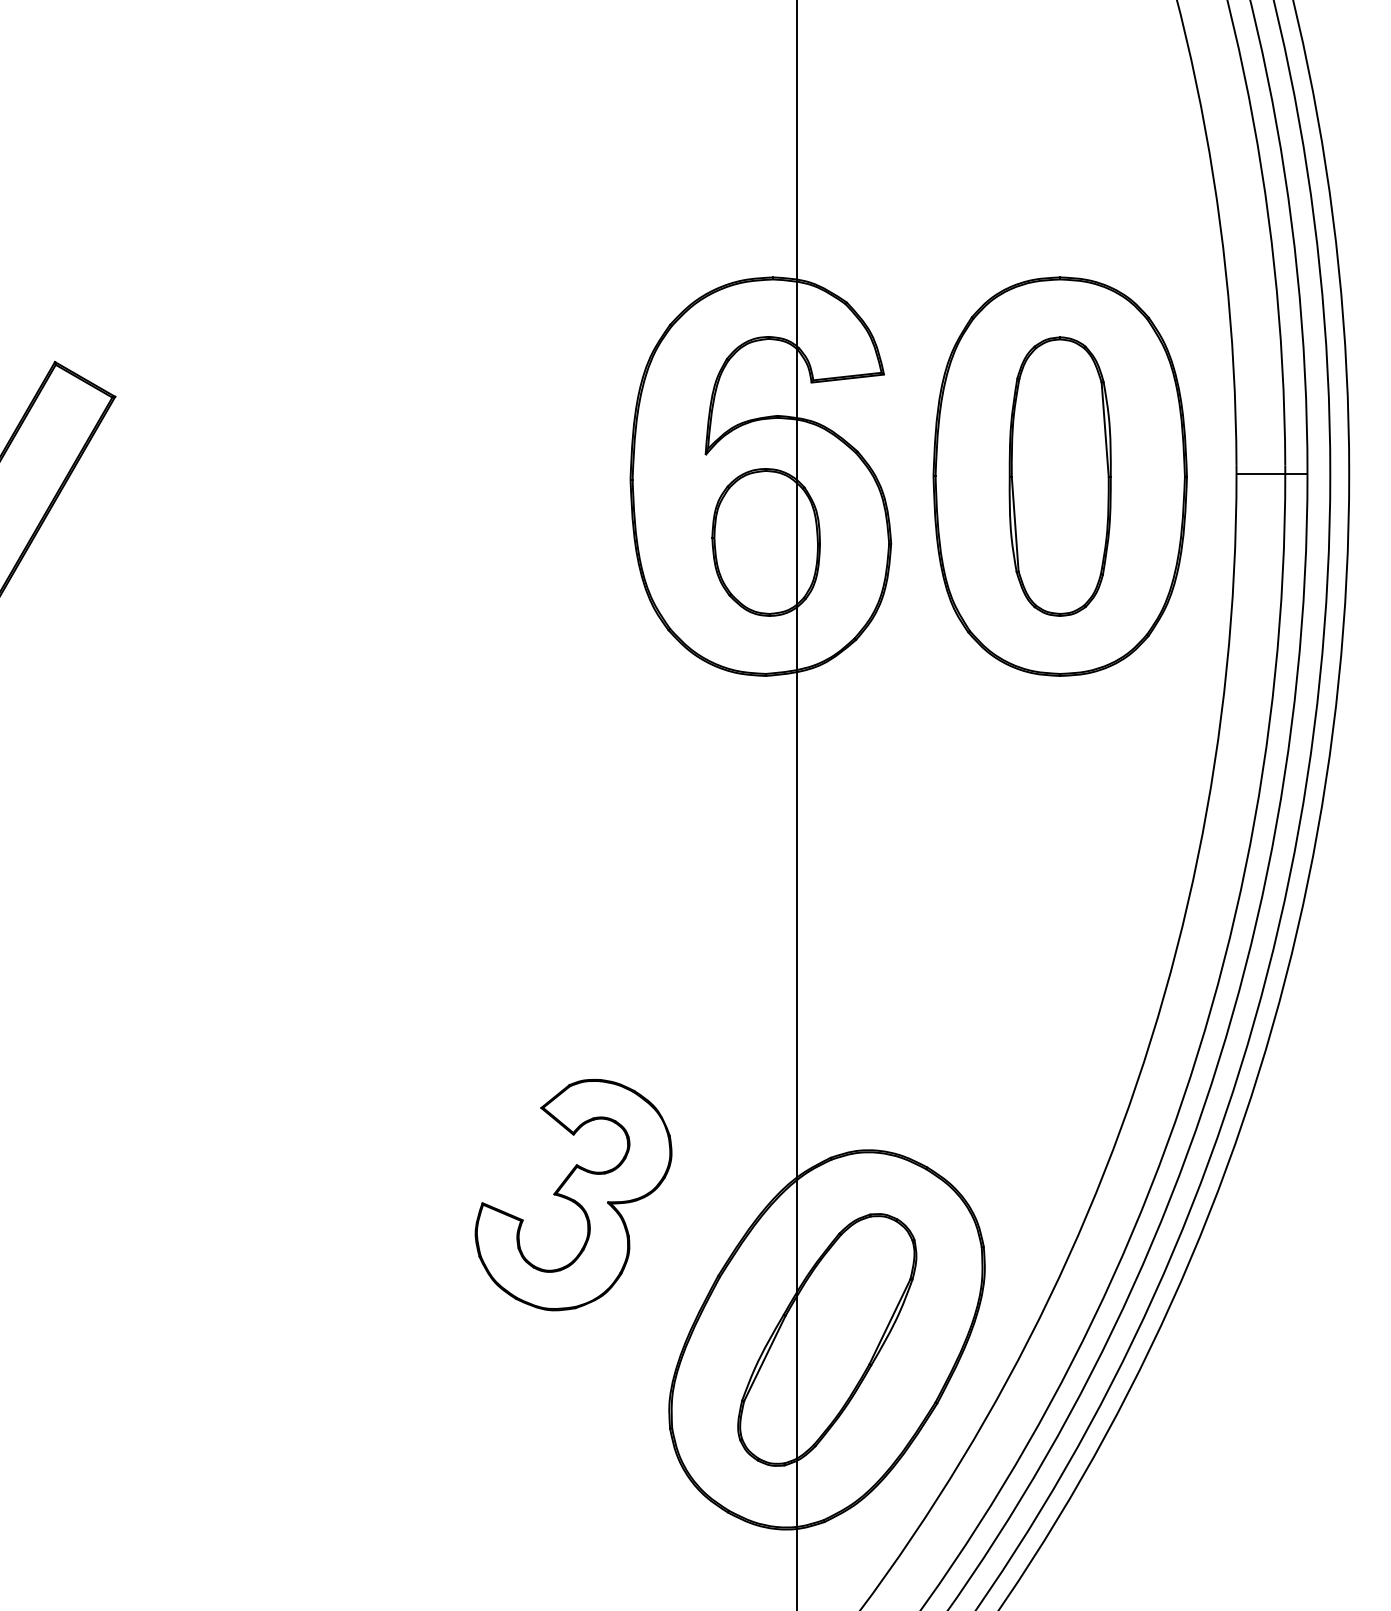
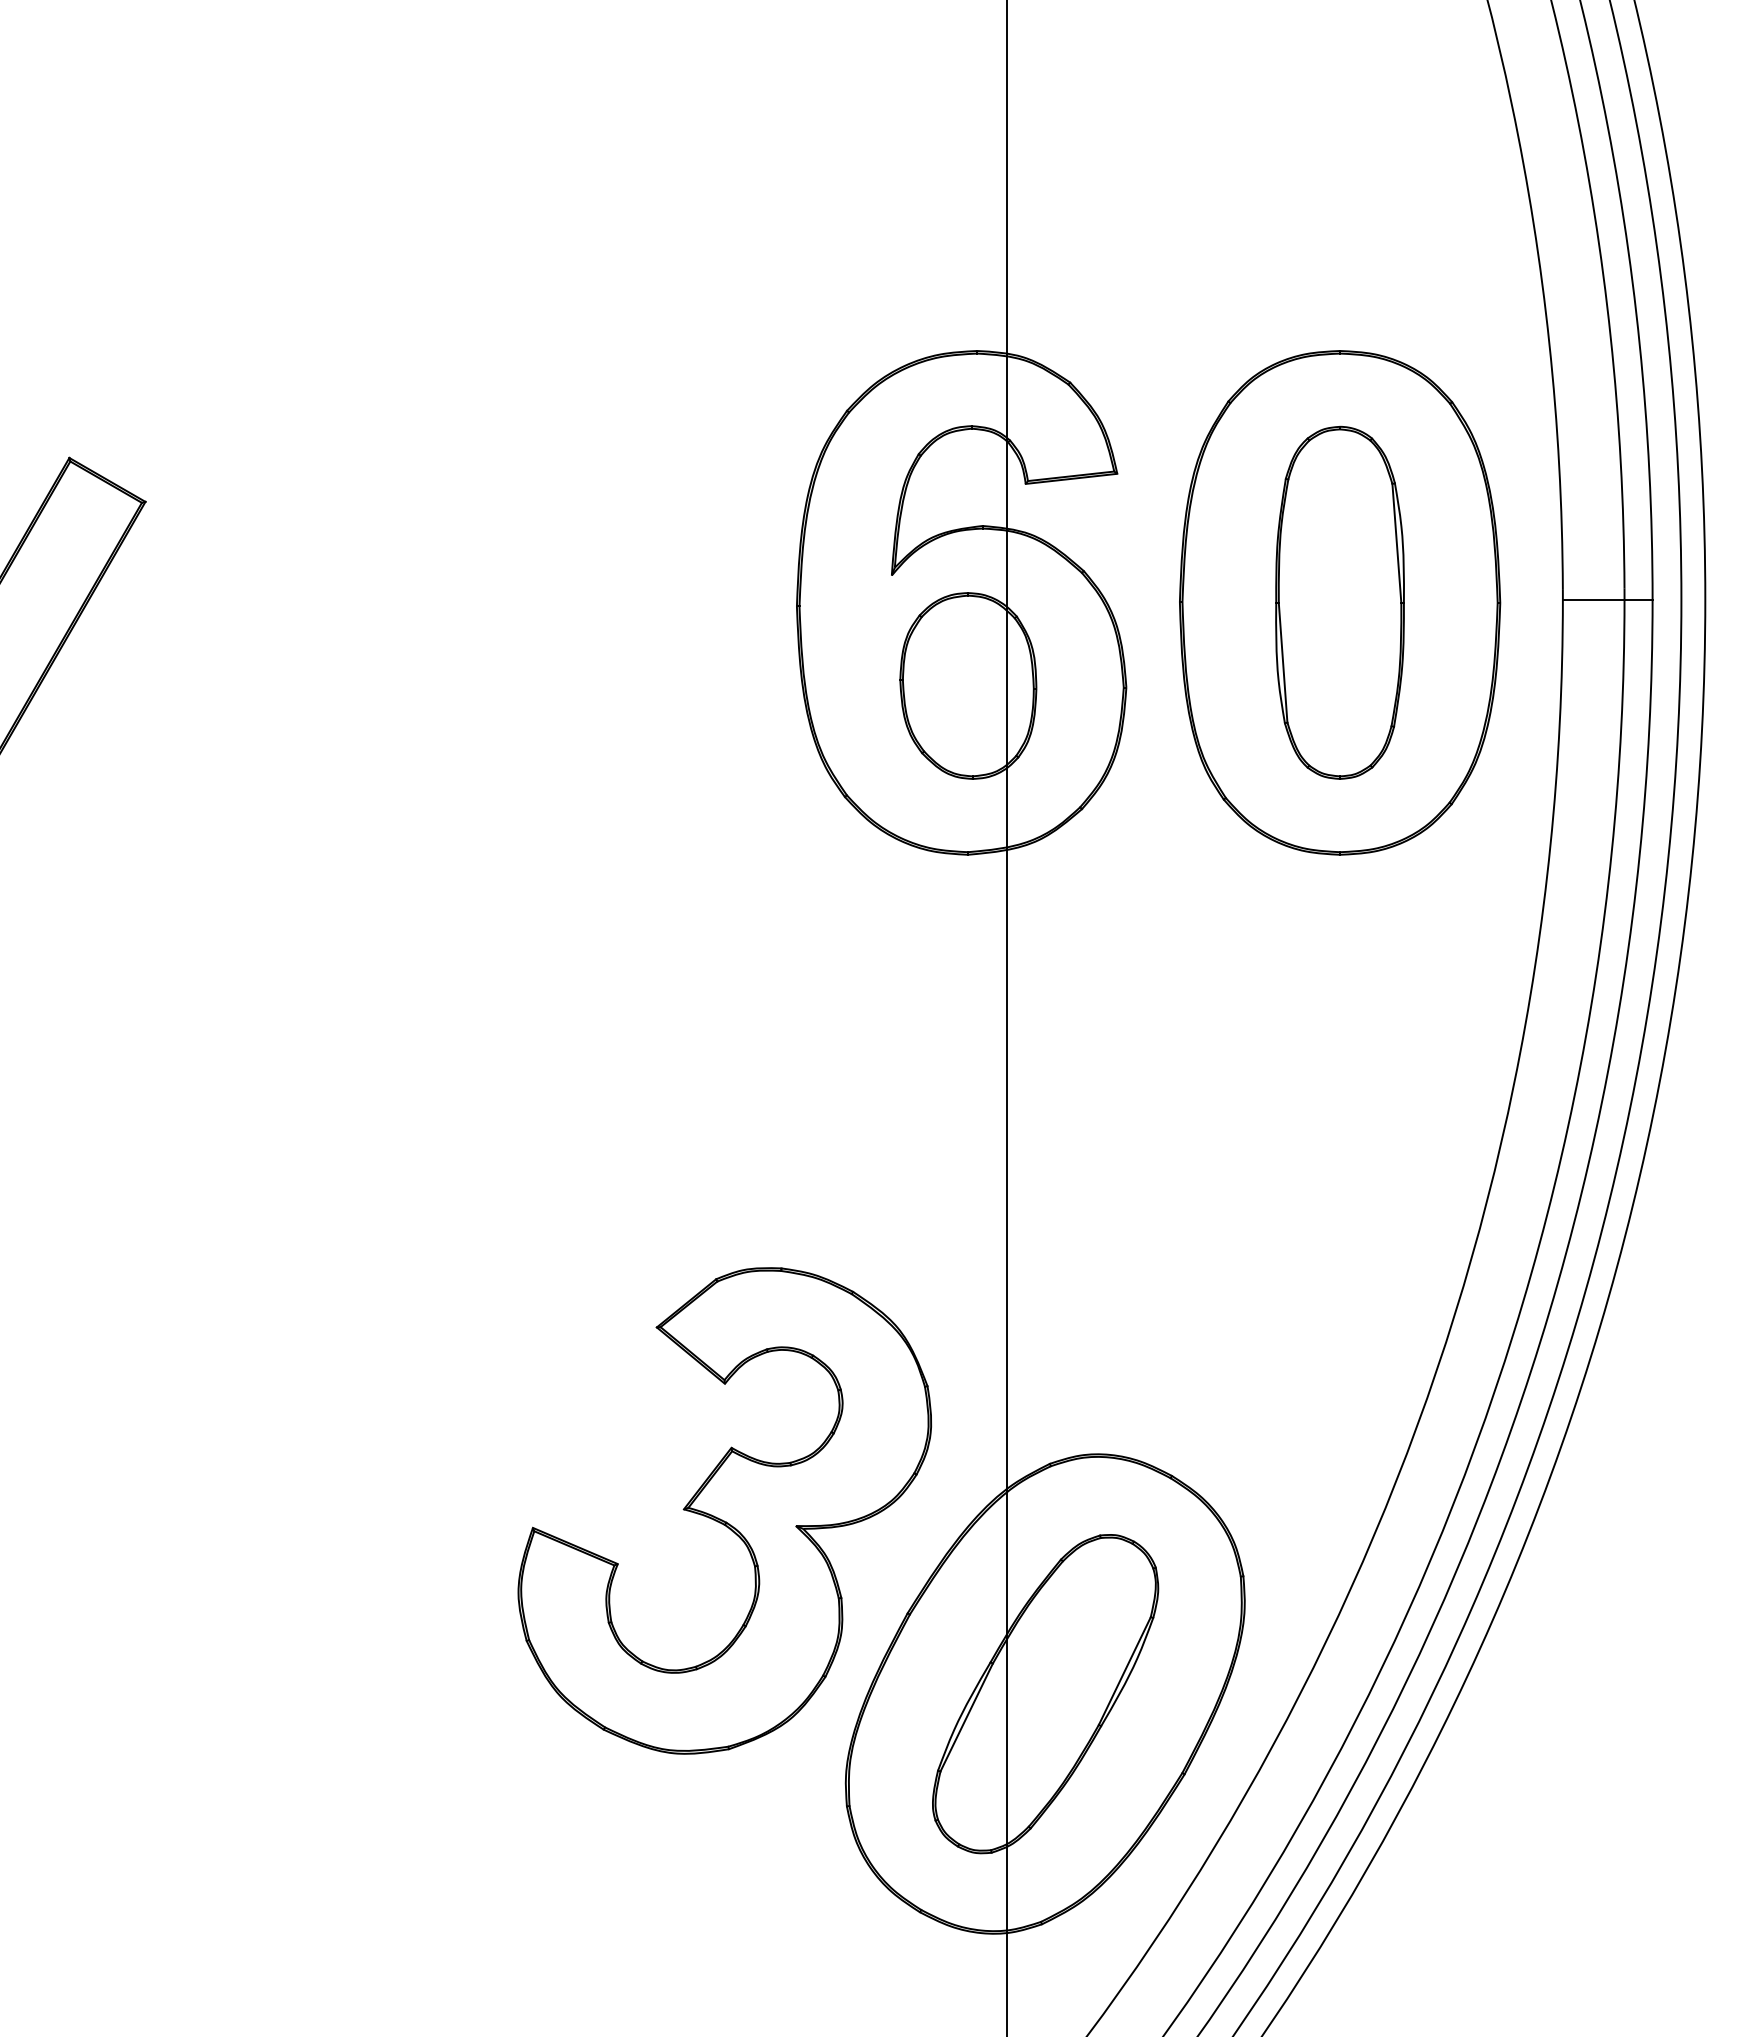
part: (573, 1194) -> (724, 1510), size x1.67

